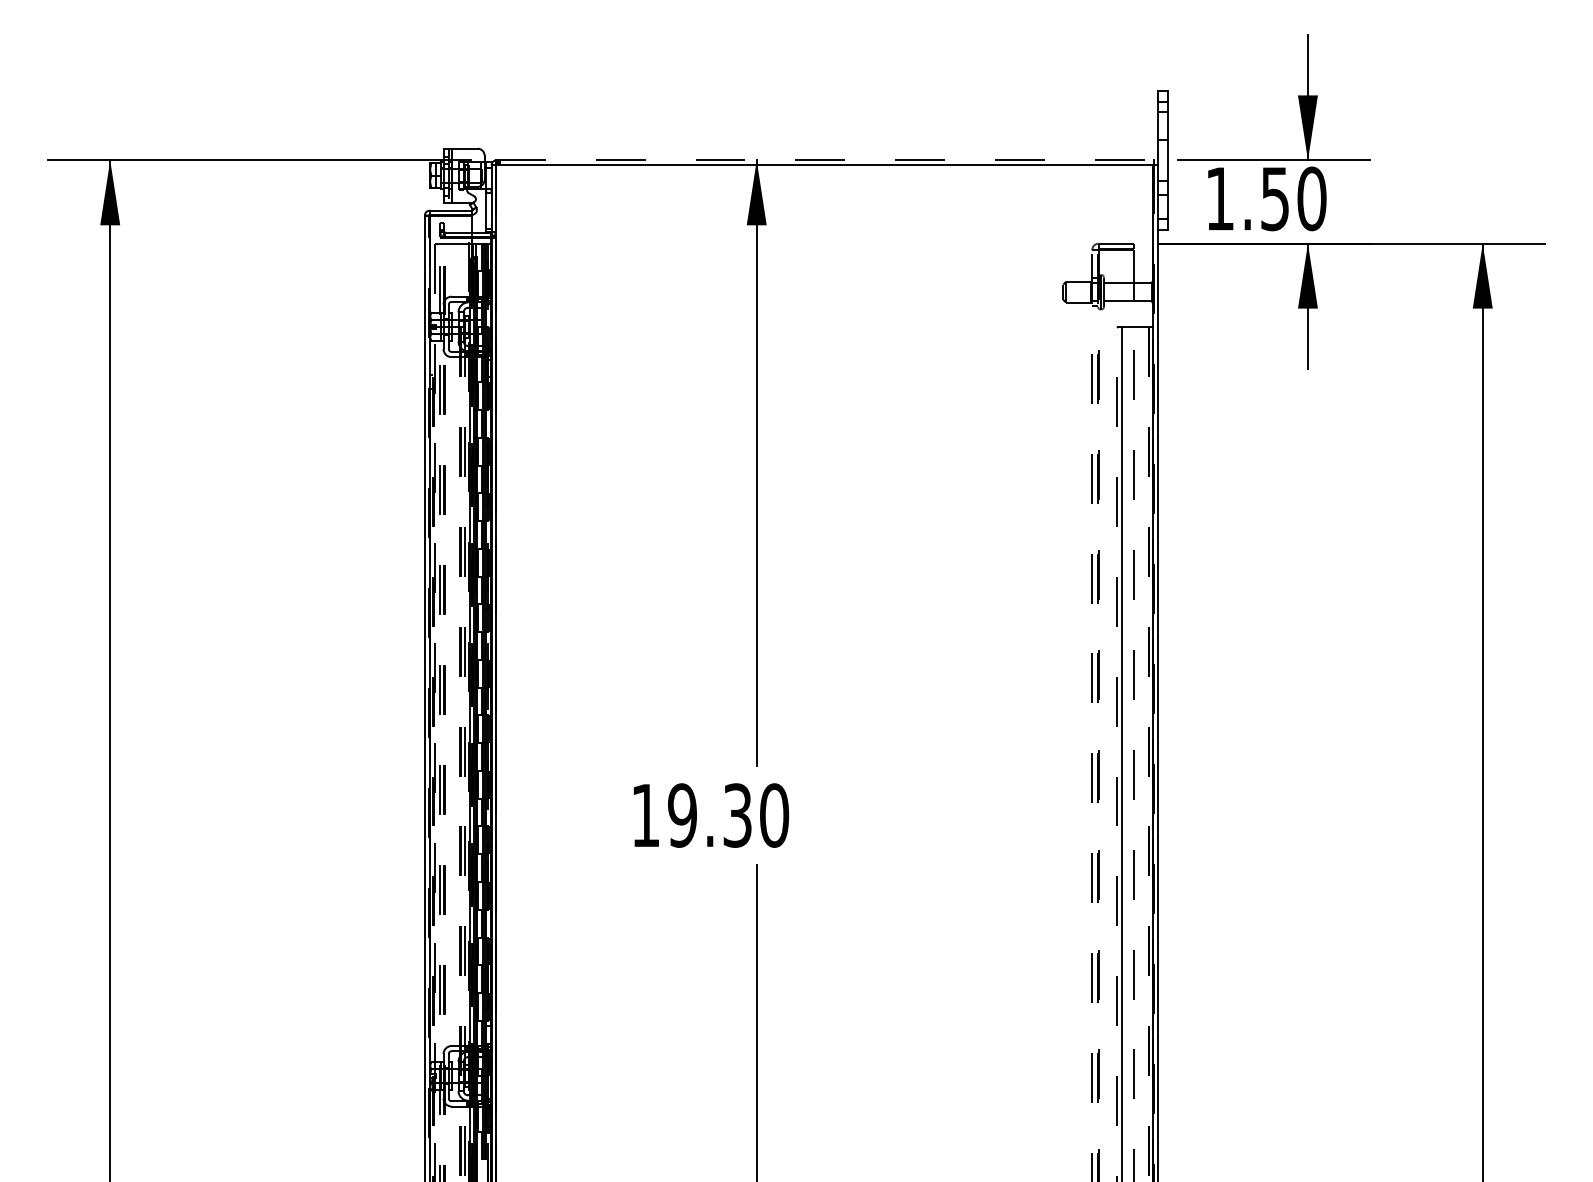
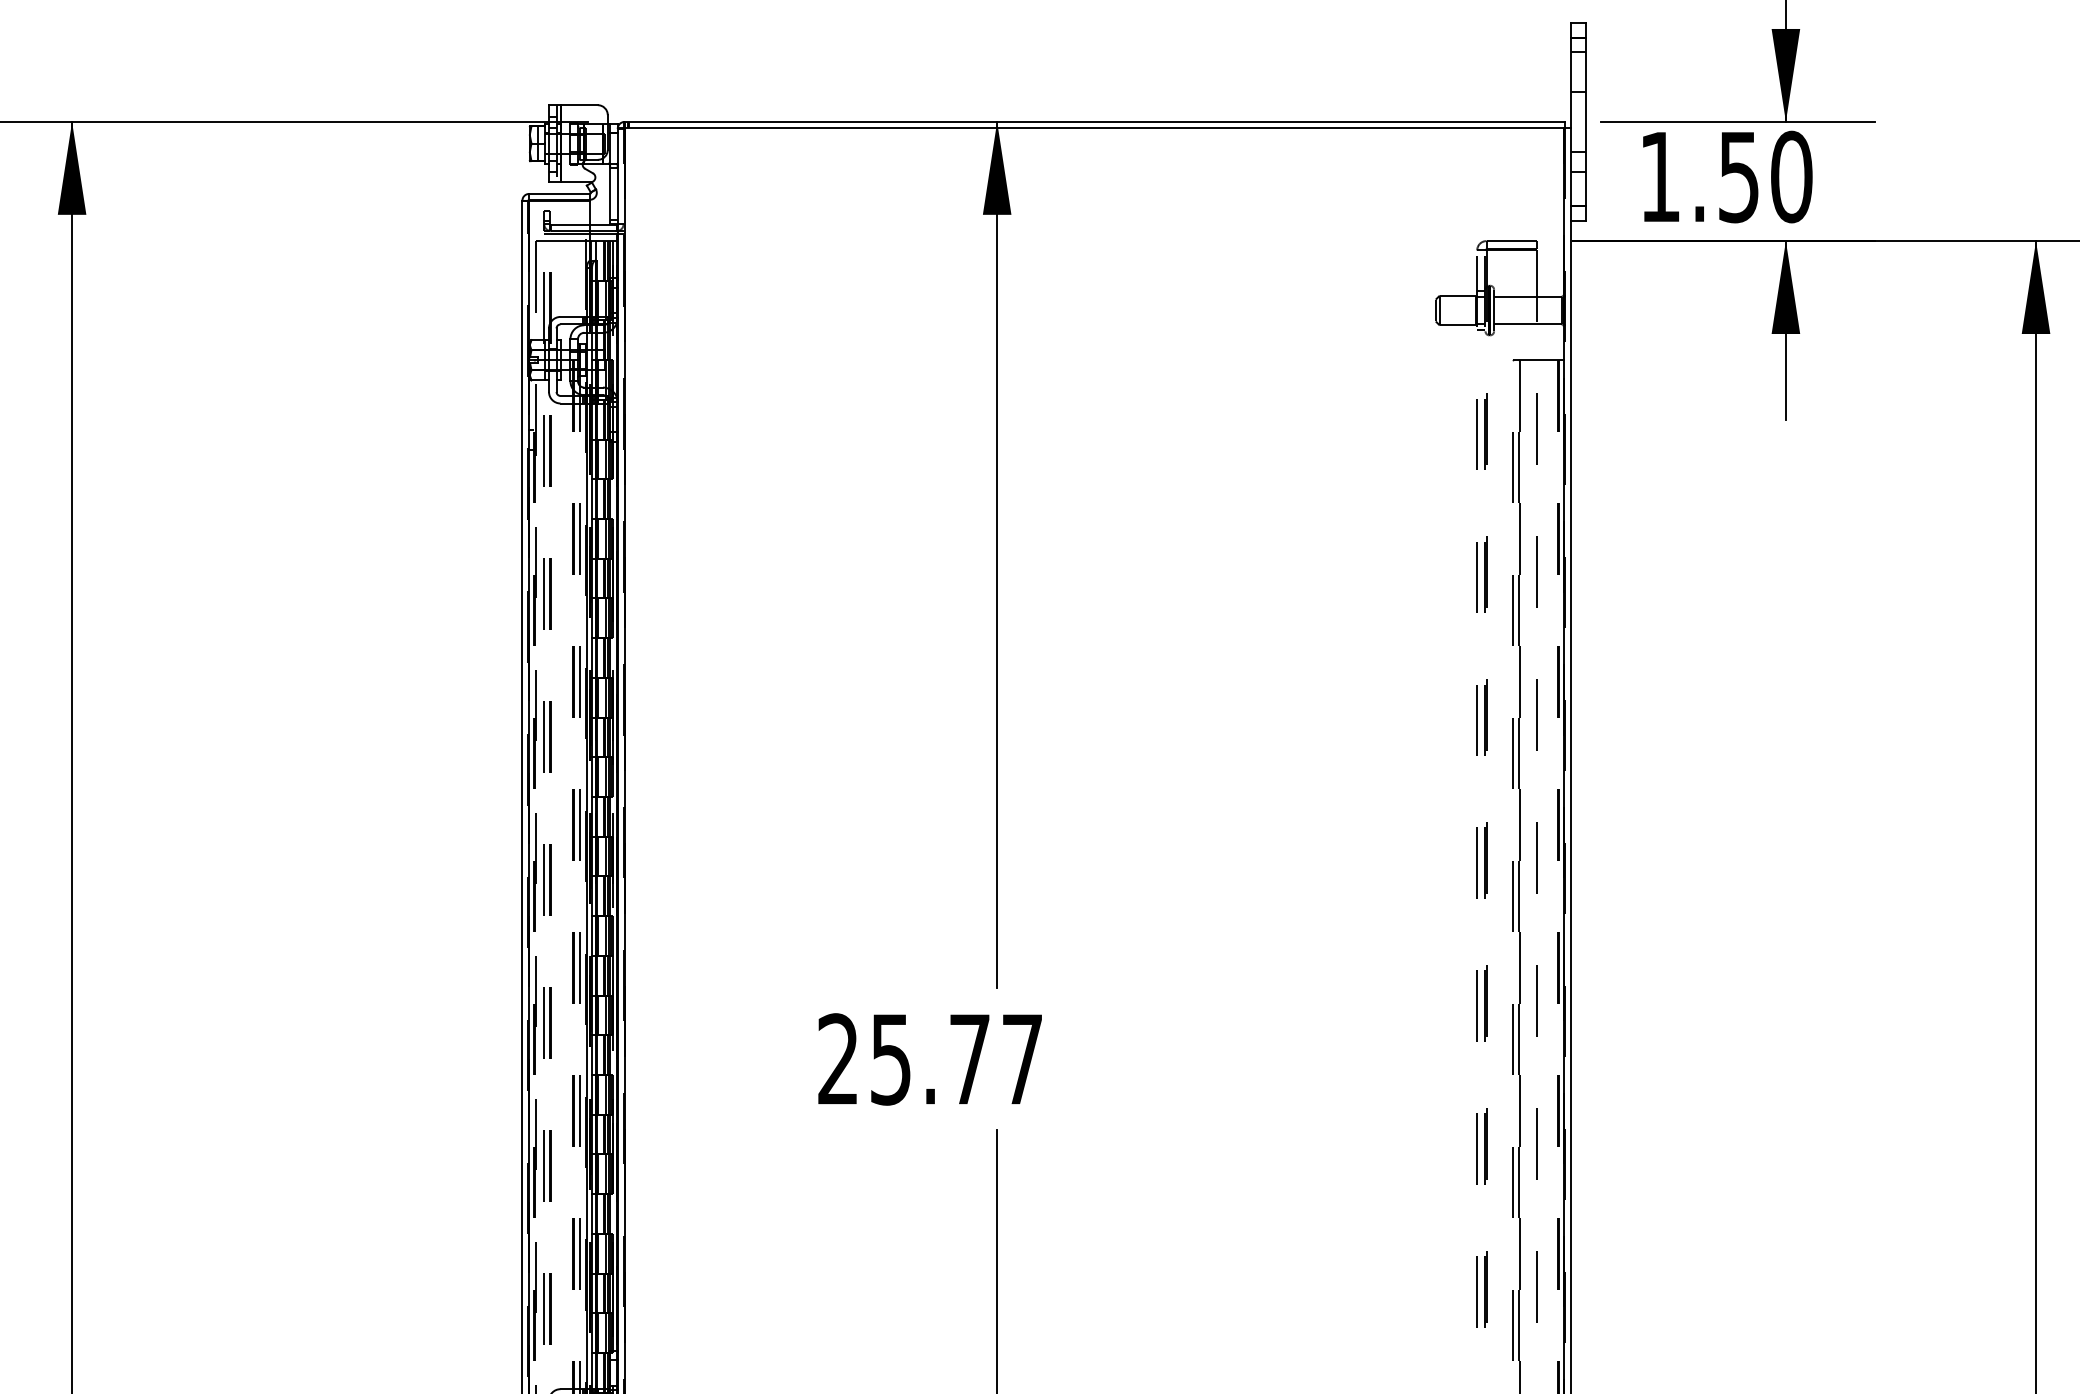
line: (824, 160) -> (1094, 122), dashed -> solid
text: (710, 815) -> (931, 1059), 19.30 -> 25.77

